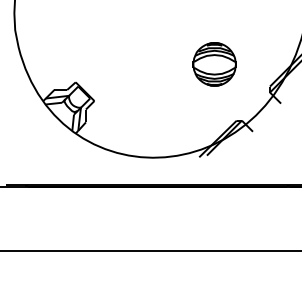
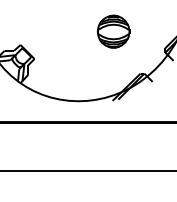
part: (214, 64) -> (113, 31), moved

